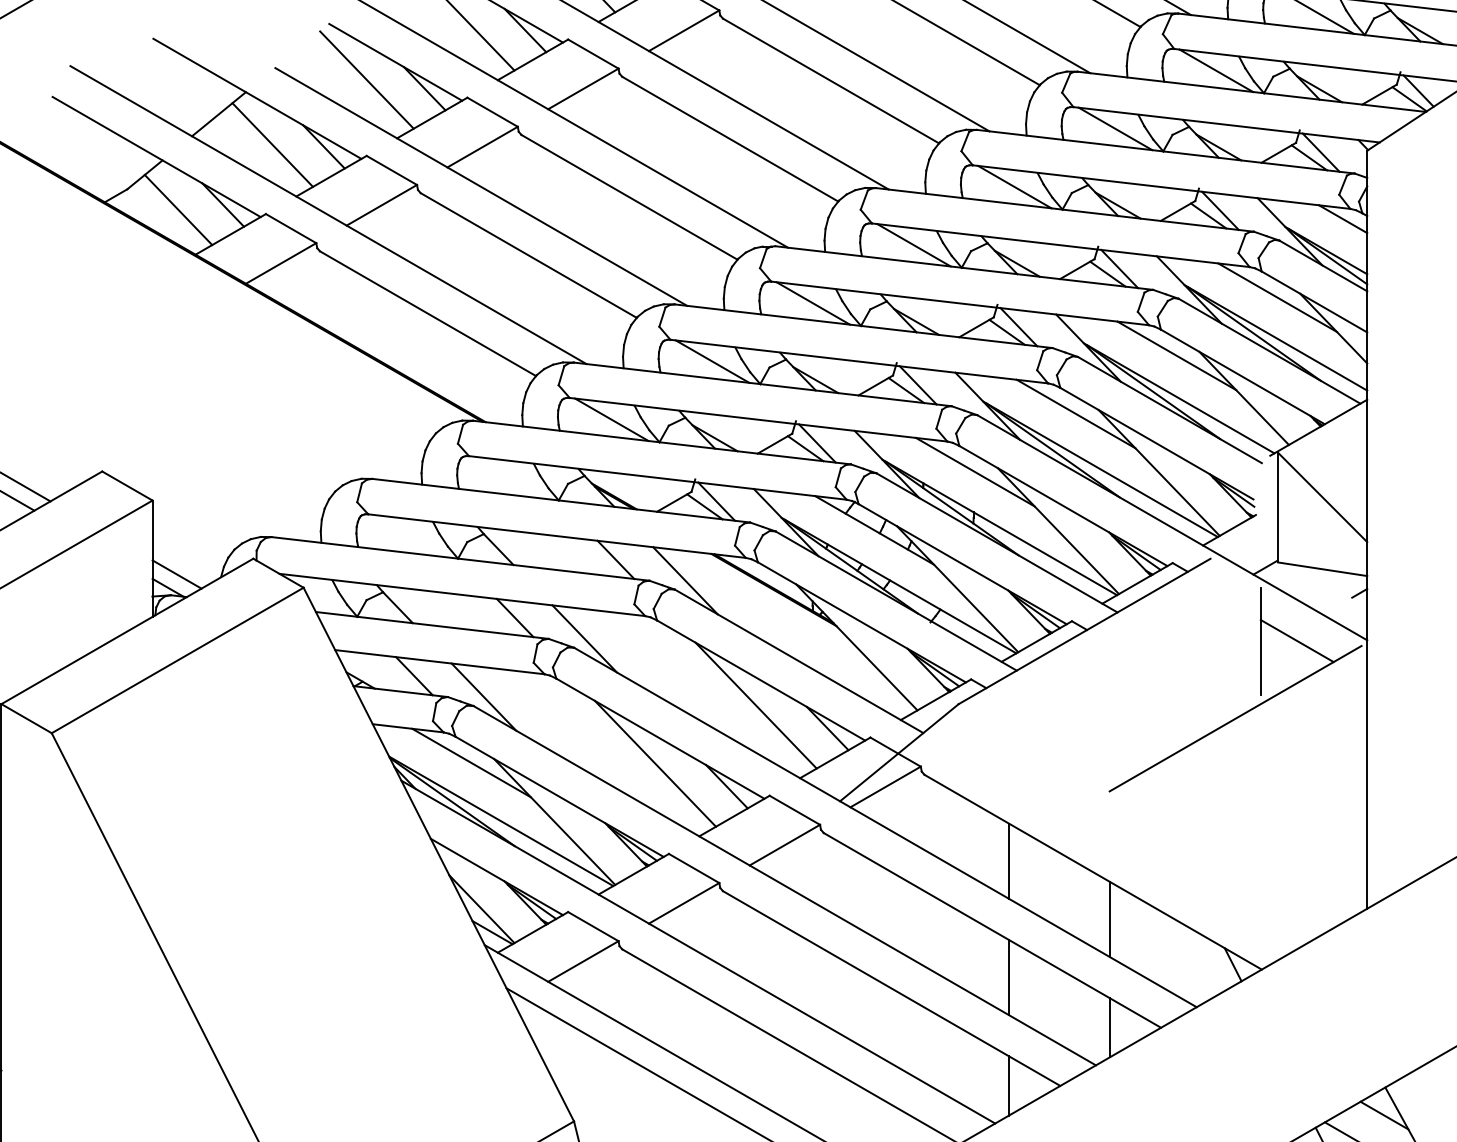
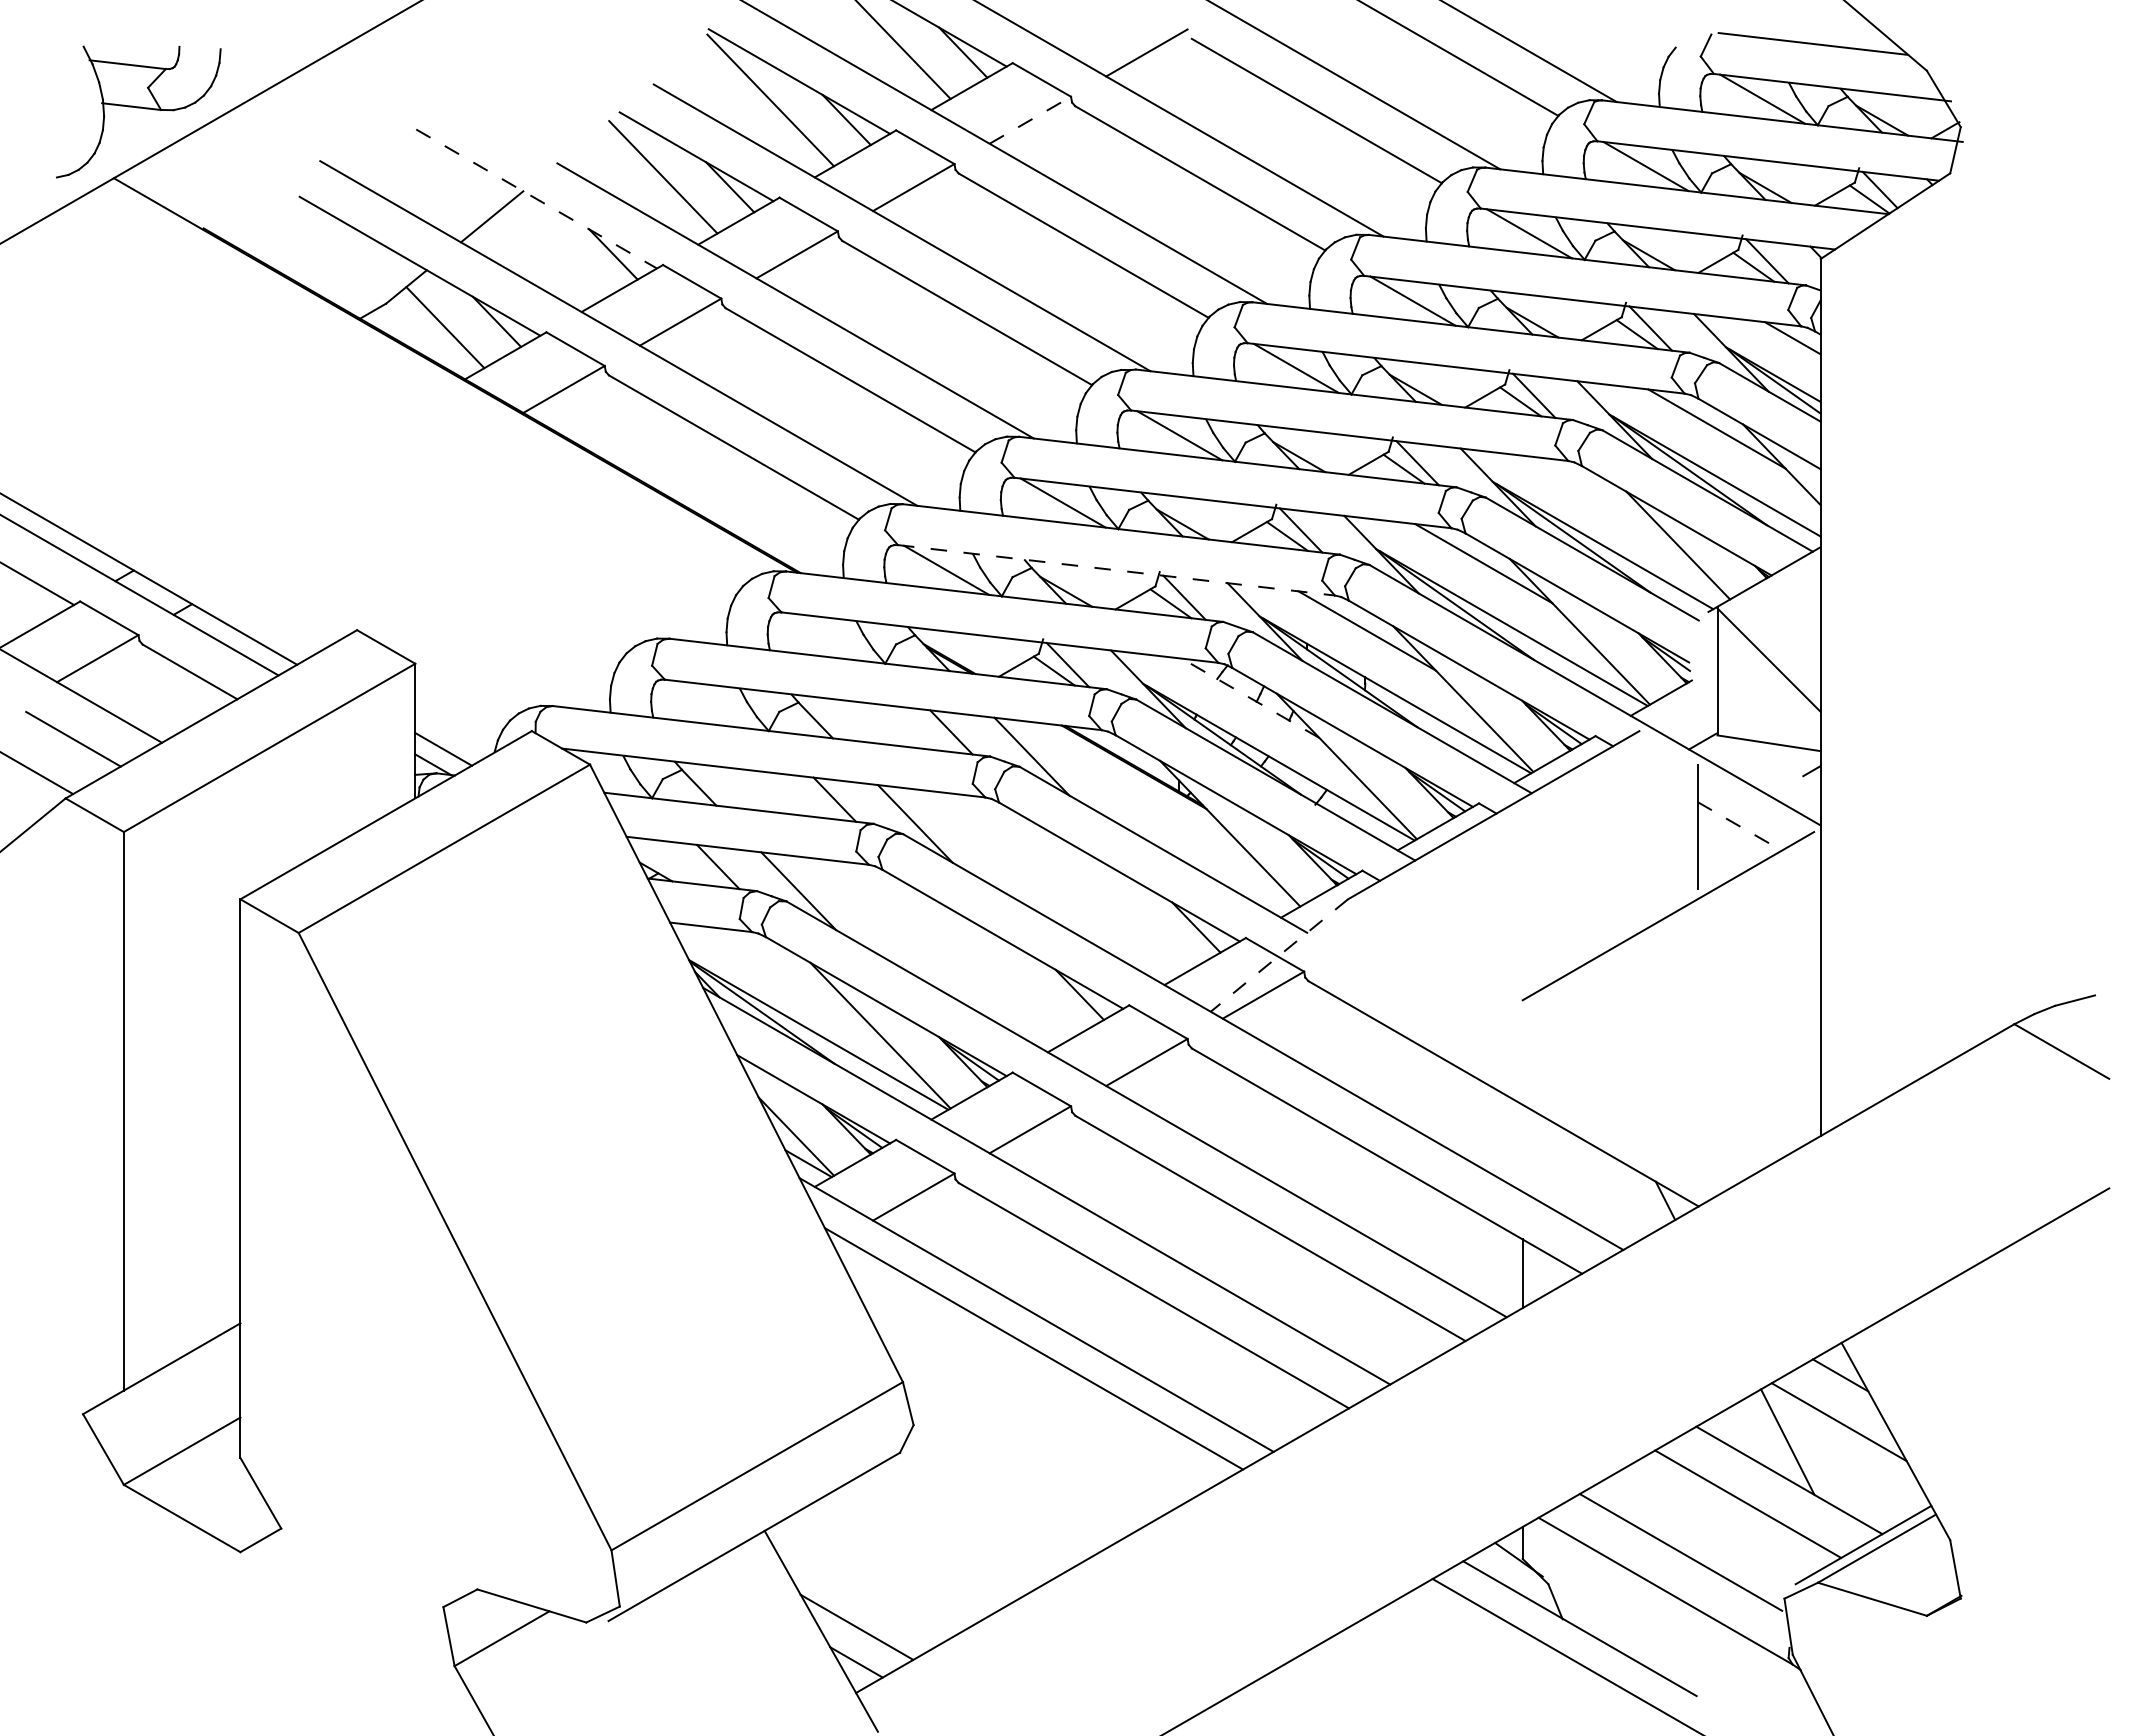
line: (684, 30) -> (1030, 120), solid -> dashed
line: (258, 99) -> (537, 199), solid -> dashed
line: (272, 145) -> (553, 252), removed
line: (1176, 355) -> (1600, 496), removed
line: (759, 419) -> (1117, 570), solid -> dashed
line: (874, 530) -> (1250, 698), solid -> dashed
line: (1297, 641) -> (1739, 826), solid -> dashed
line: (756, 705) -> (1113, 900), removed
line: (899, 752) -> (1279, 955), solid -> dashed
line: (471, 763) -> (784, 967), removed
line: (655, 763) -> (997, 968), removed
line: (1009, 860) -> (1406, 1080), removed
line: (1109, 918) -> (1522, 1147), removed
line: (1009, 977) -> (1406, 1215), removed
line: (1009, 1085) -> (1406, 1340), removed

